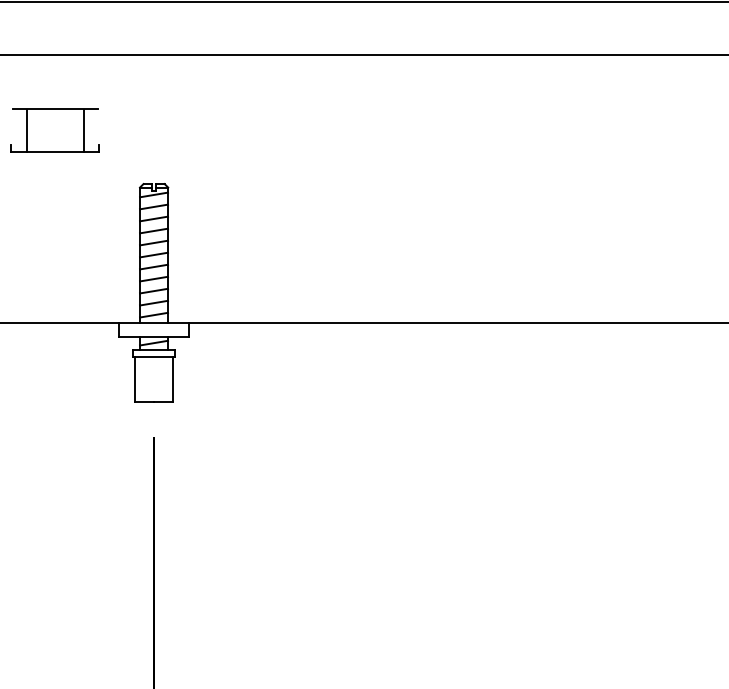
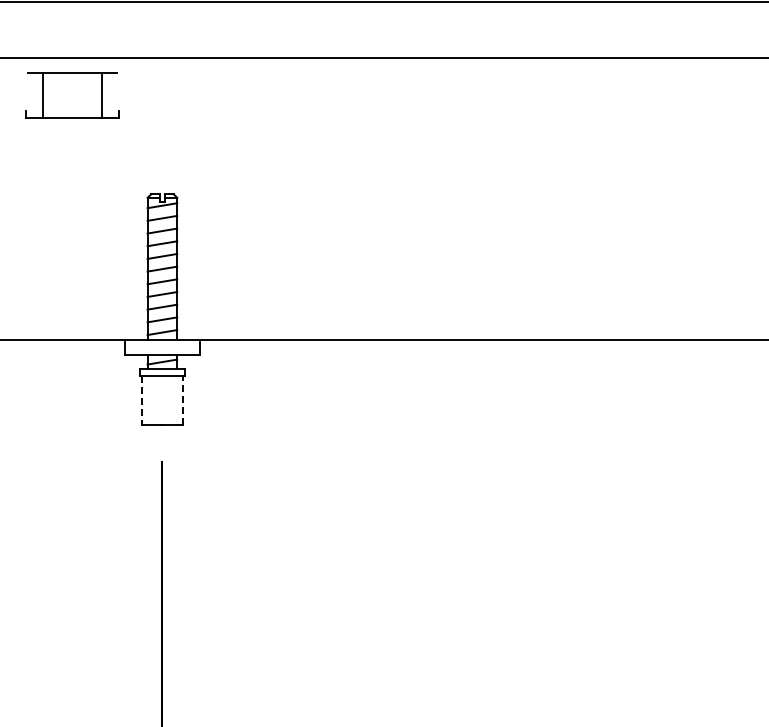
part: (55, 130) -> (72, 95), moved
line: (173, 379) -> (182, 400), solid -> dashed
line: (135, 380) -> (142, 401), solid -> dashed

